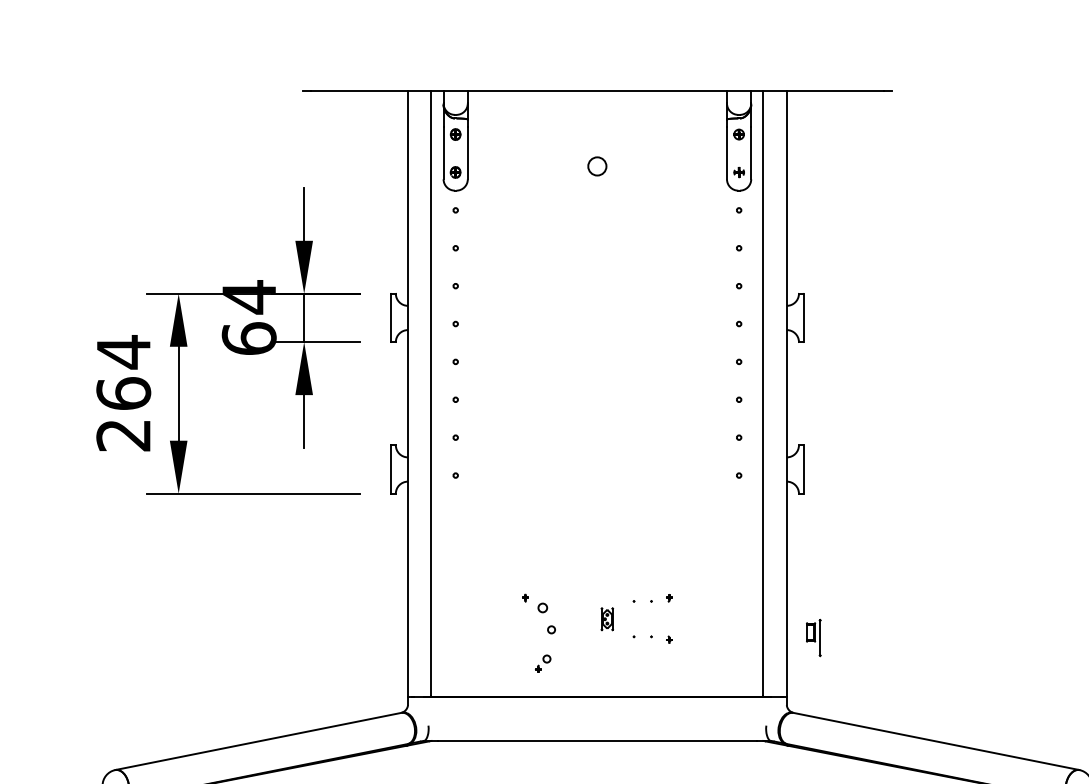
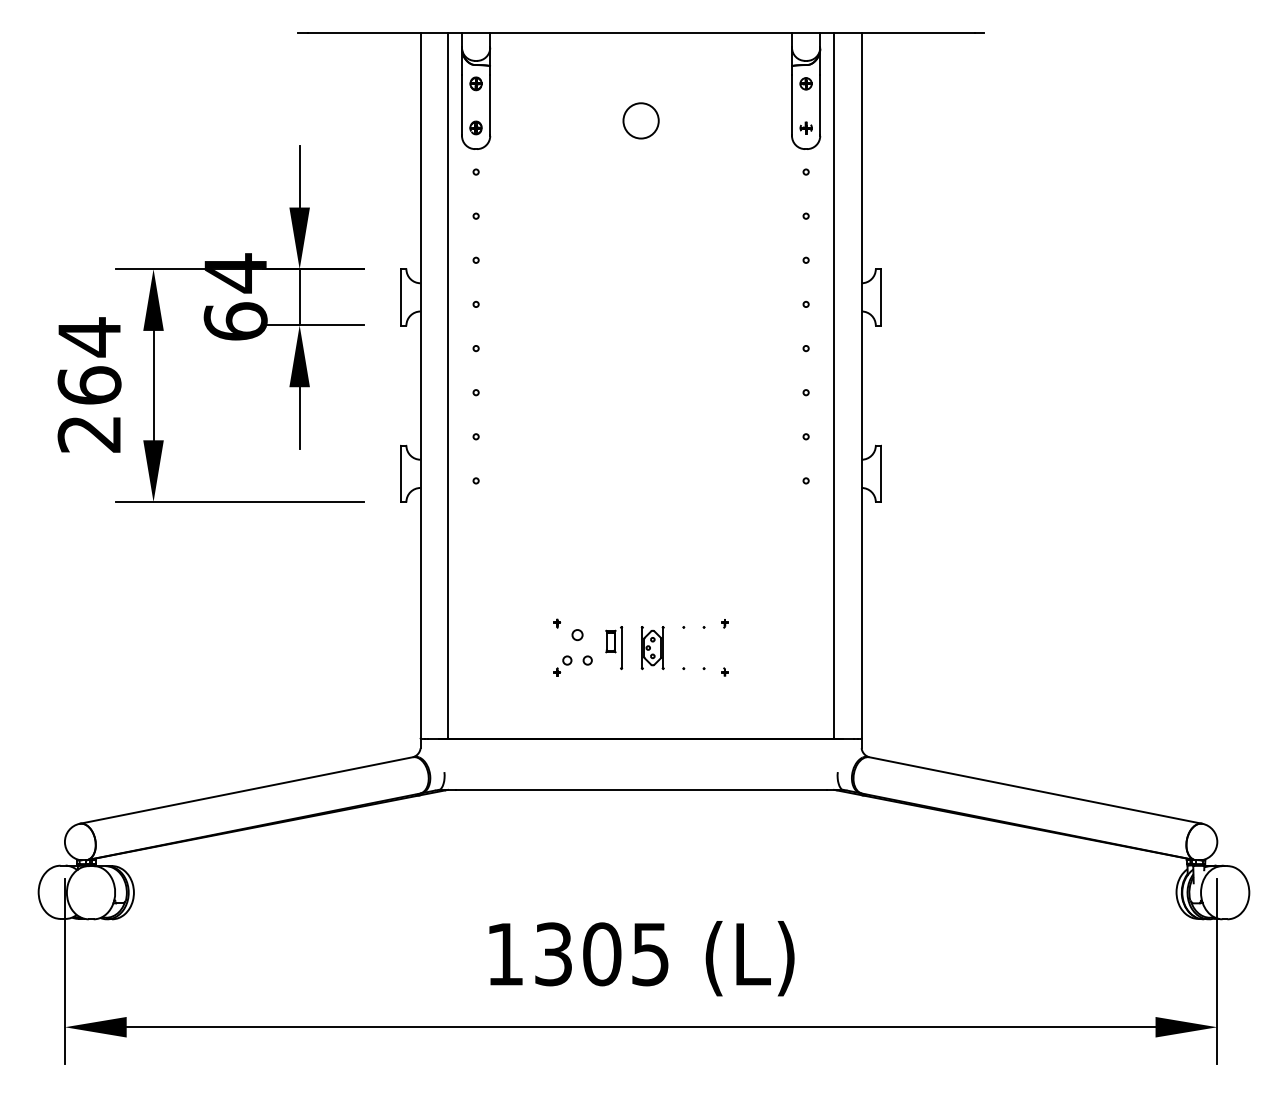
circle: (596, 166) -> (640, 120), size x1.67
part: (607, 619) -> (652, 648), size x1.67
part: (814, 638) -> (614, 648), moved
part: (542, 663) -> (562, 665), moved

